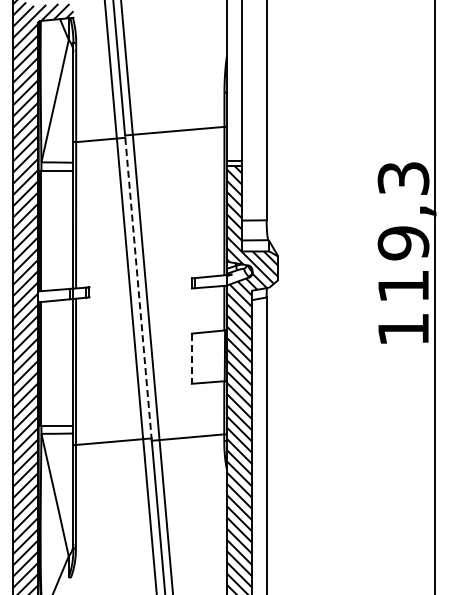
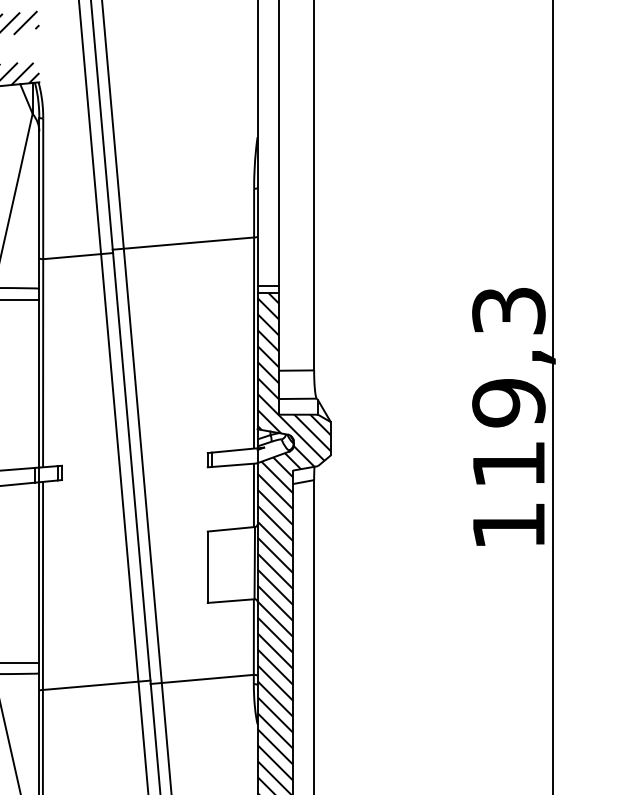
line: (138, 287) -> (131, 465), dashed -> solid
line: (191, 359) -> (207, 568), dashed -> solid

